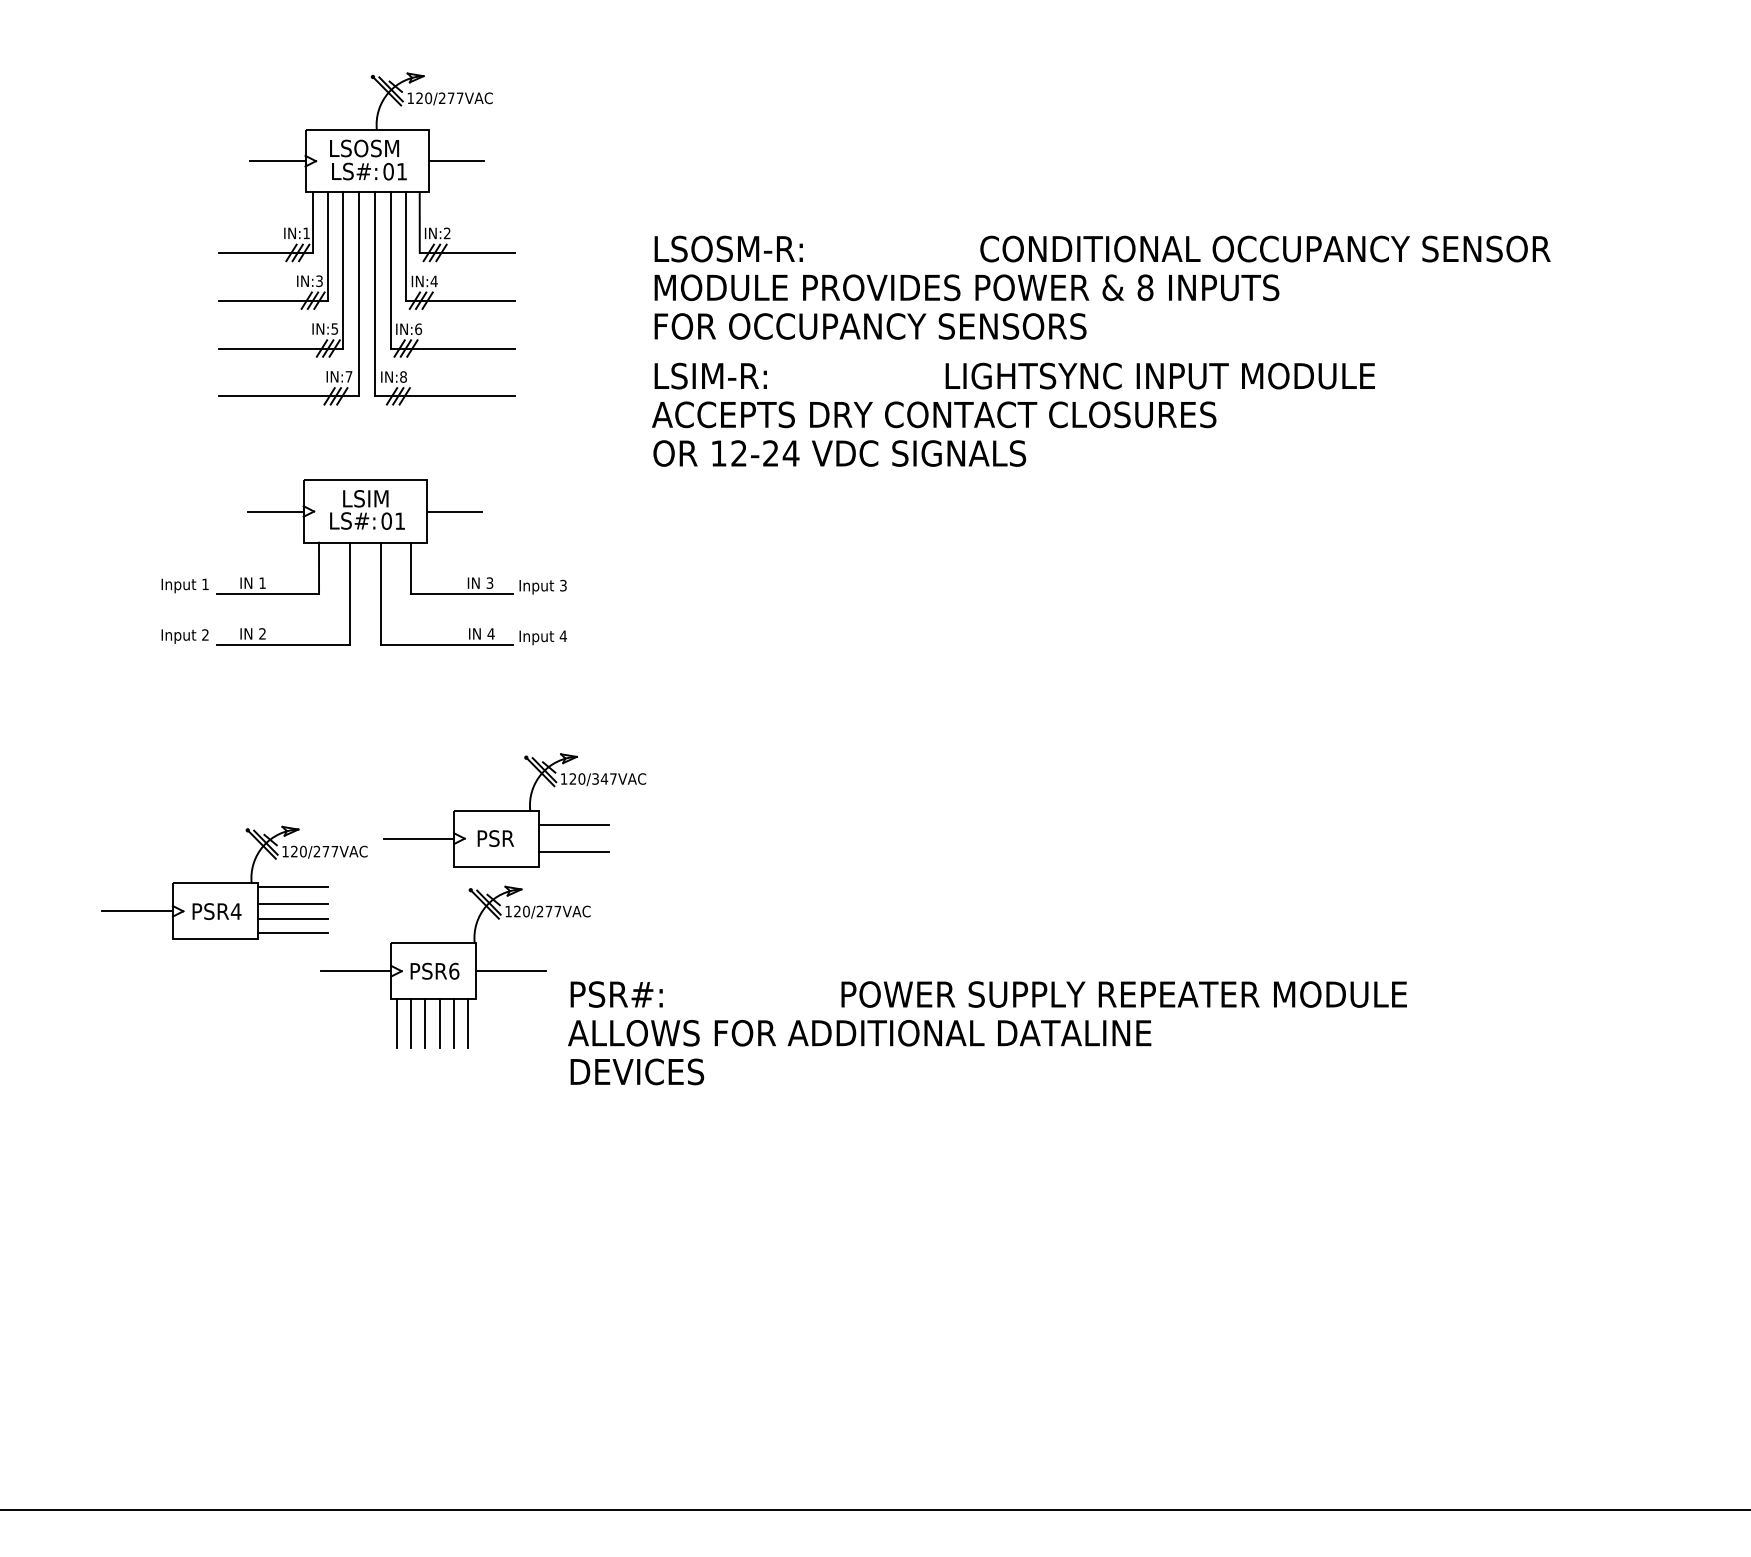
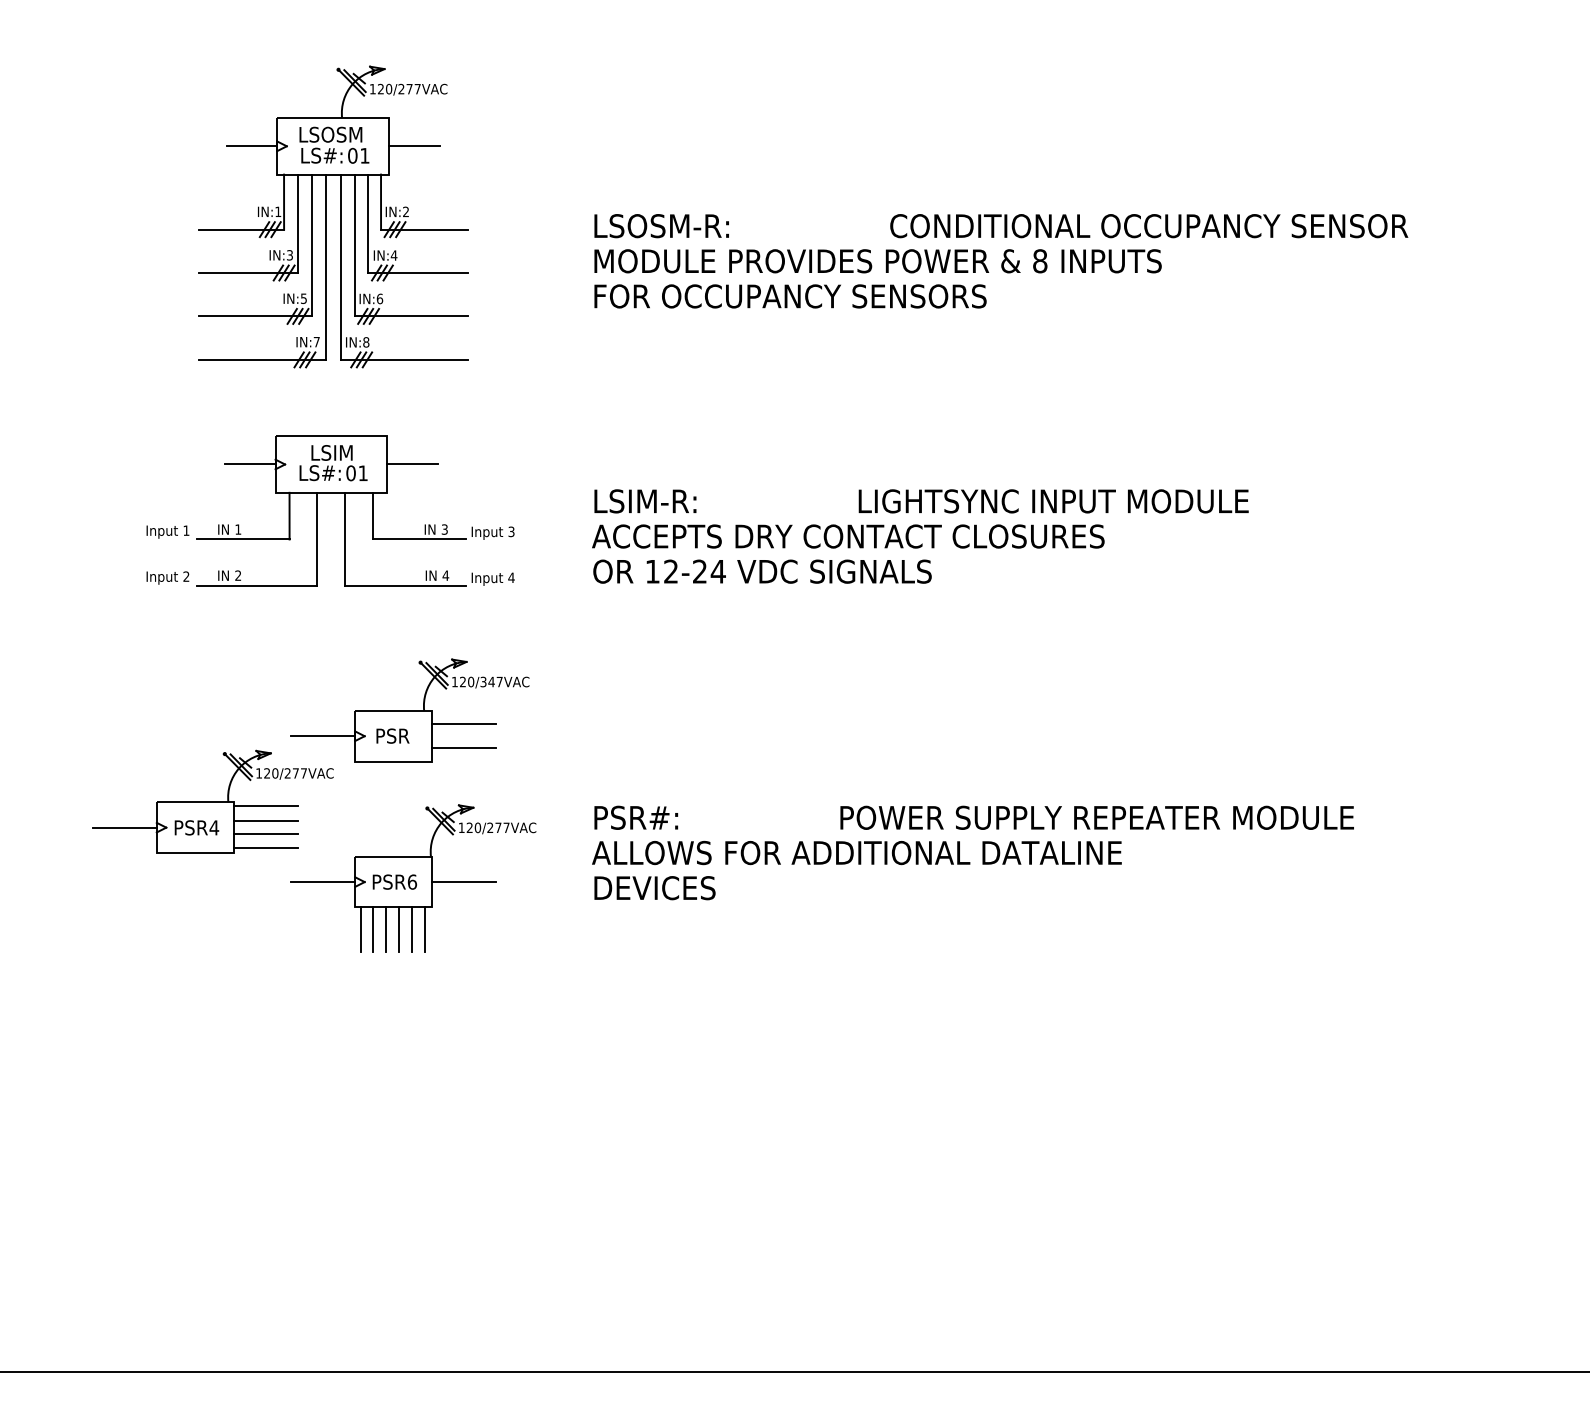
text: (1013, 414) -> (920, 536), moved
part: (514, 810) -> (409, 710), moved
text: (987, 1033) -> (973, 853), moved

